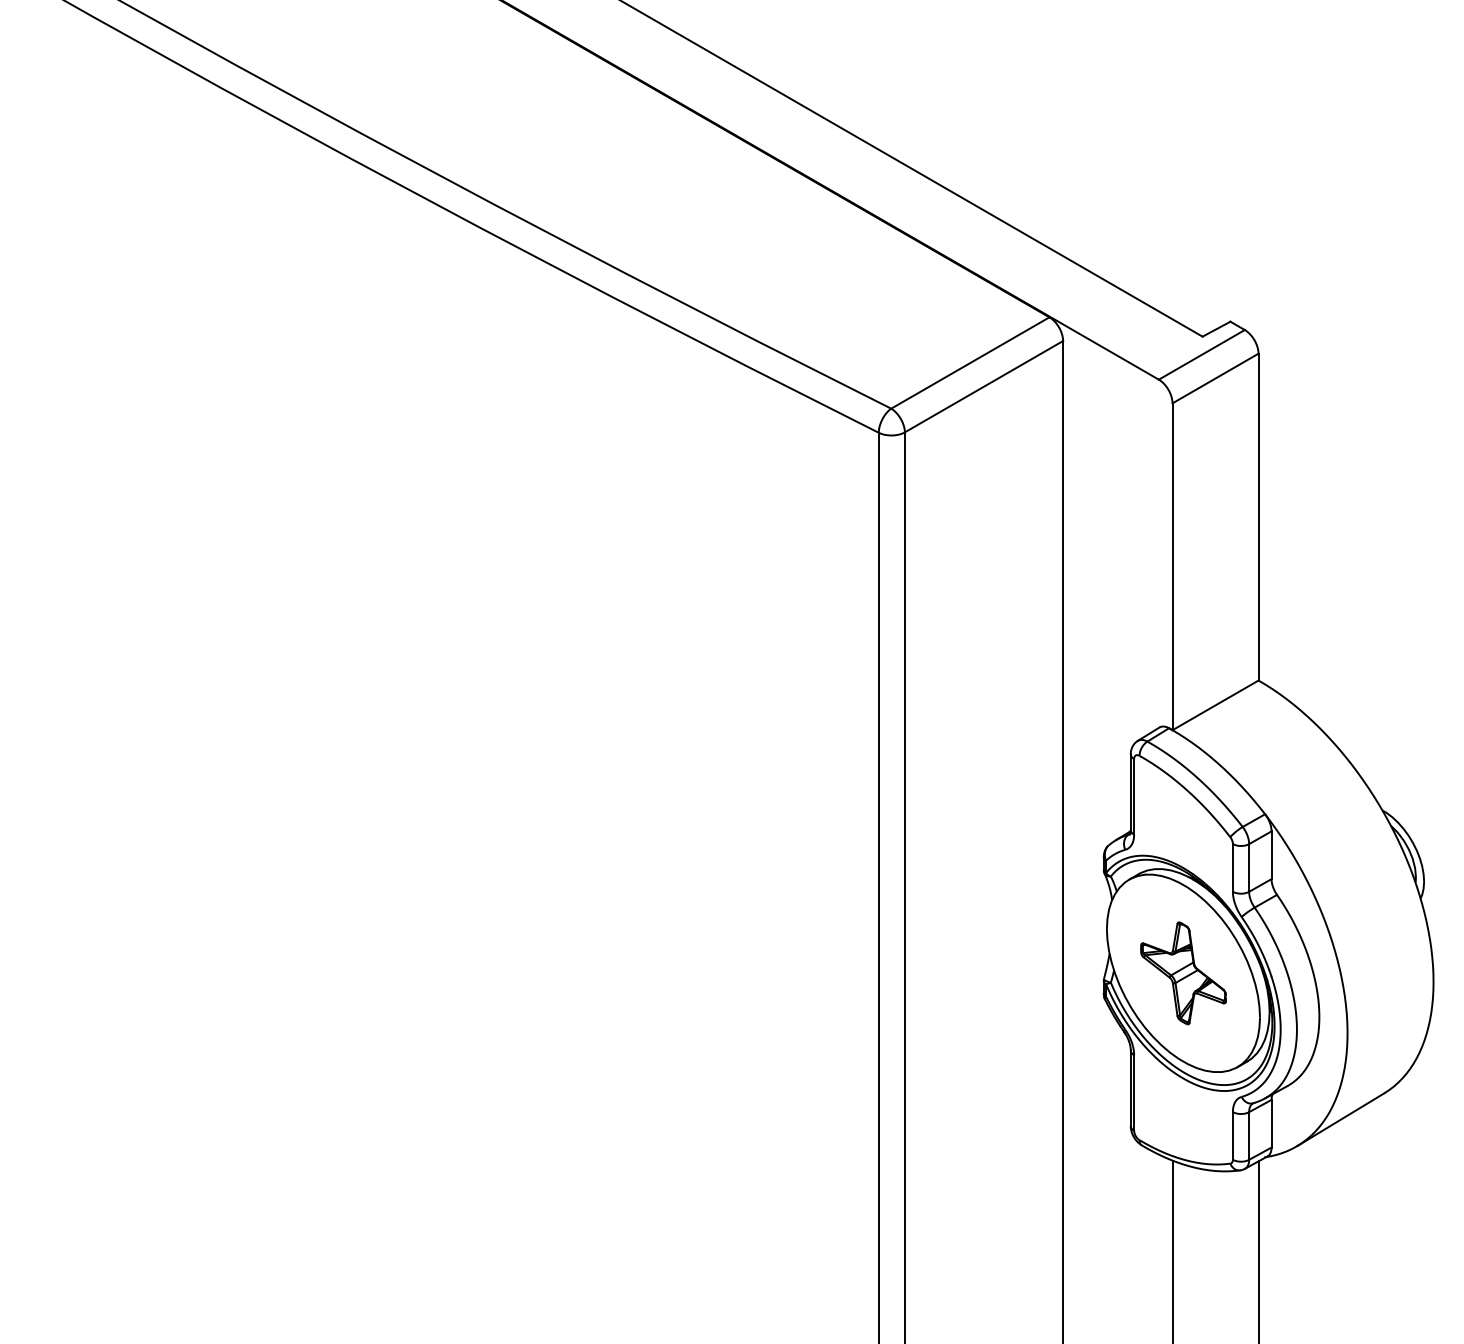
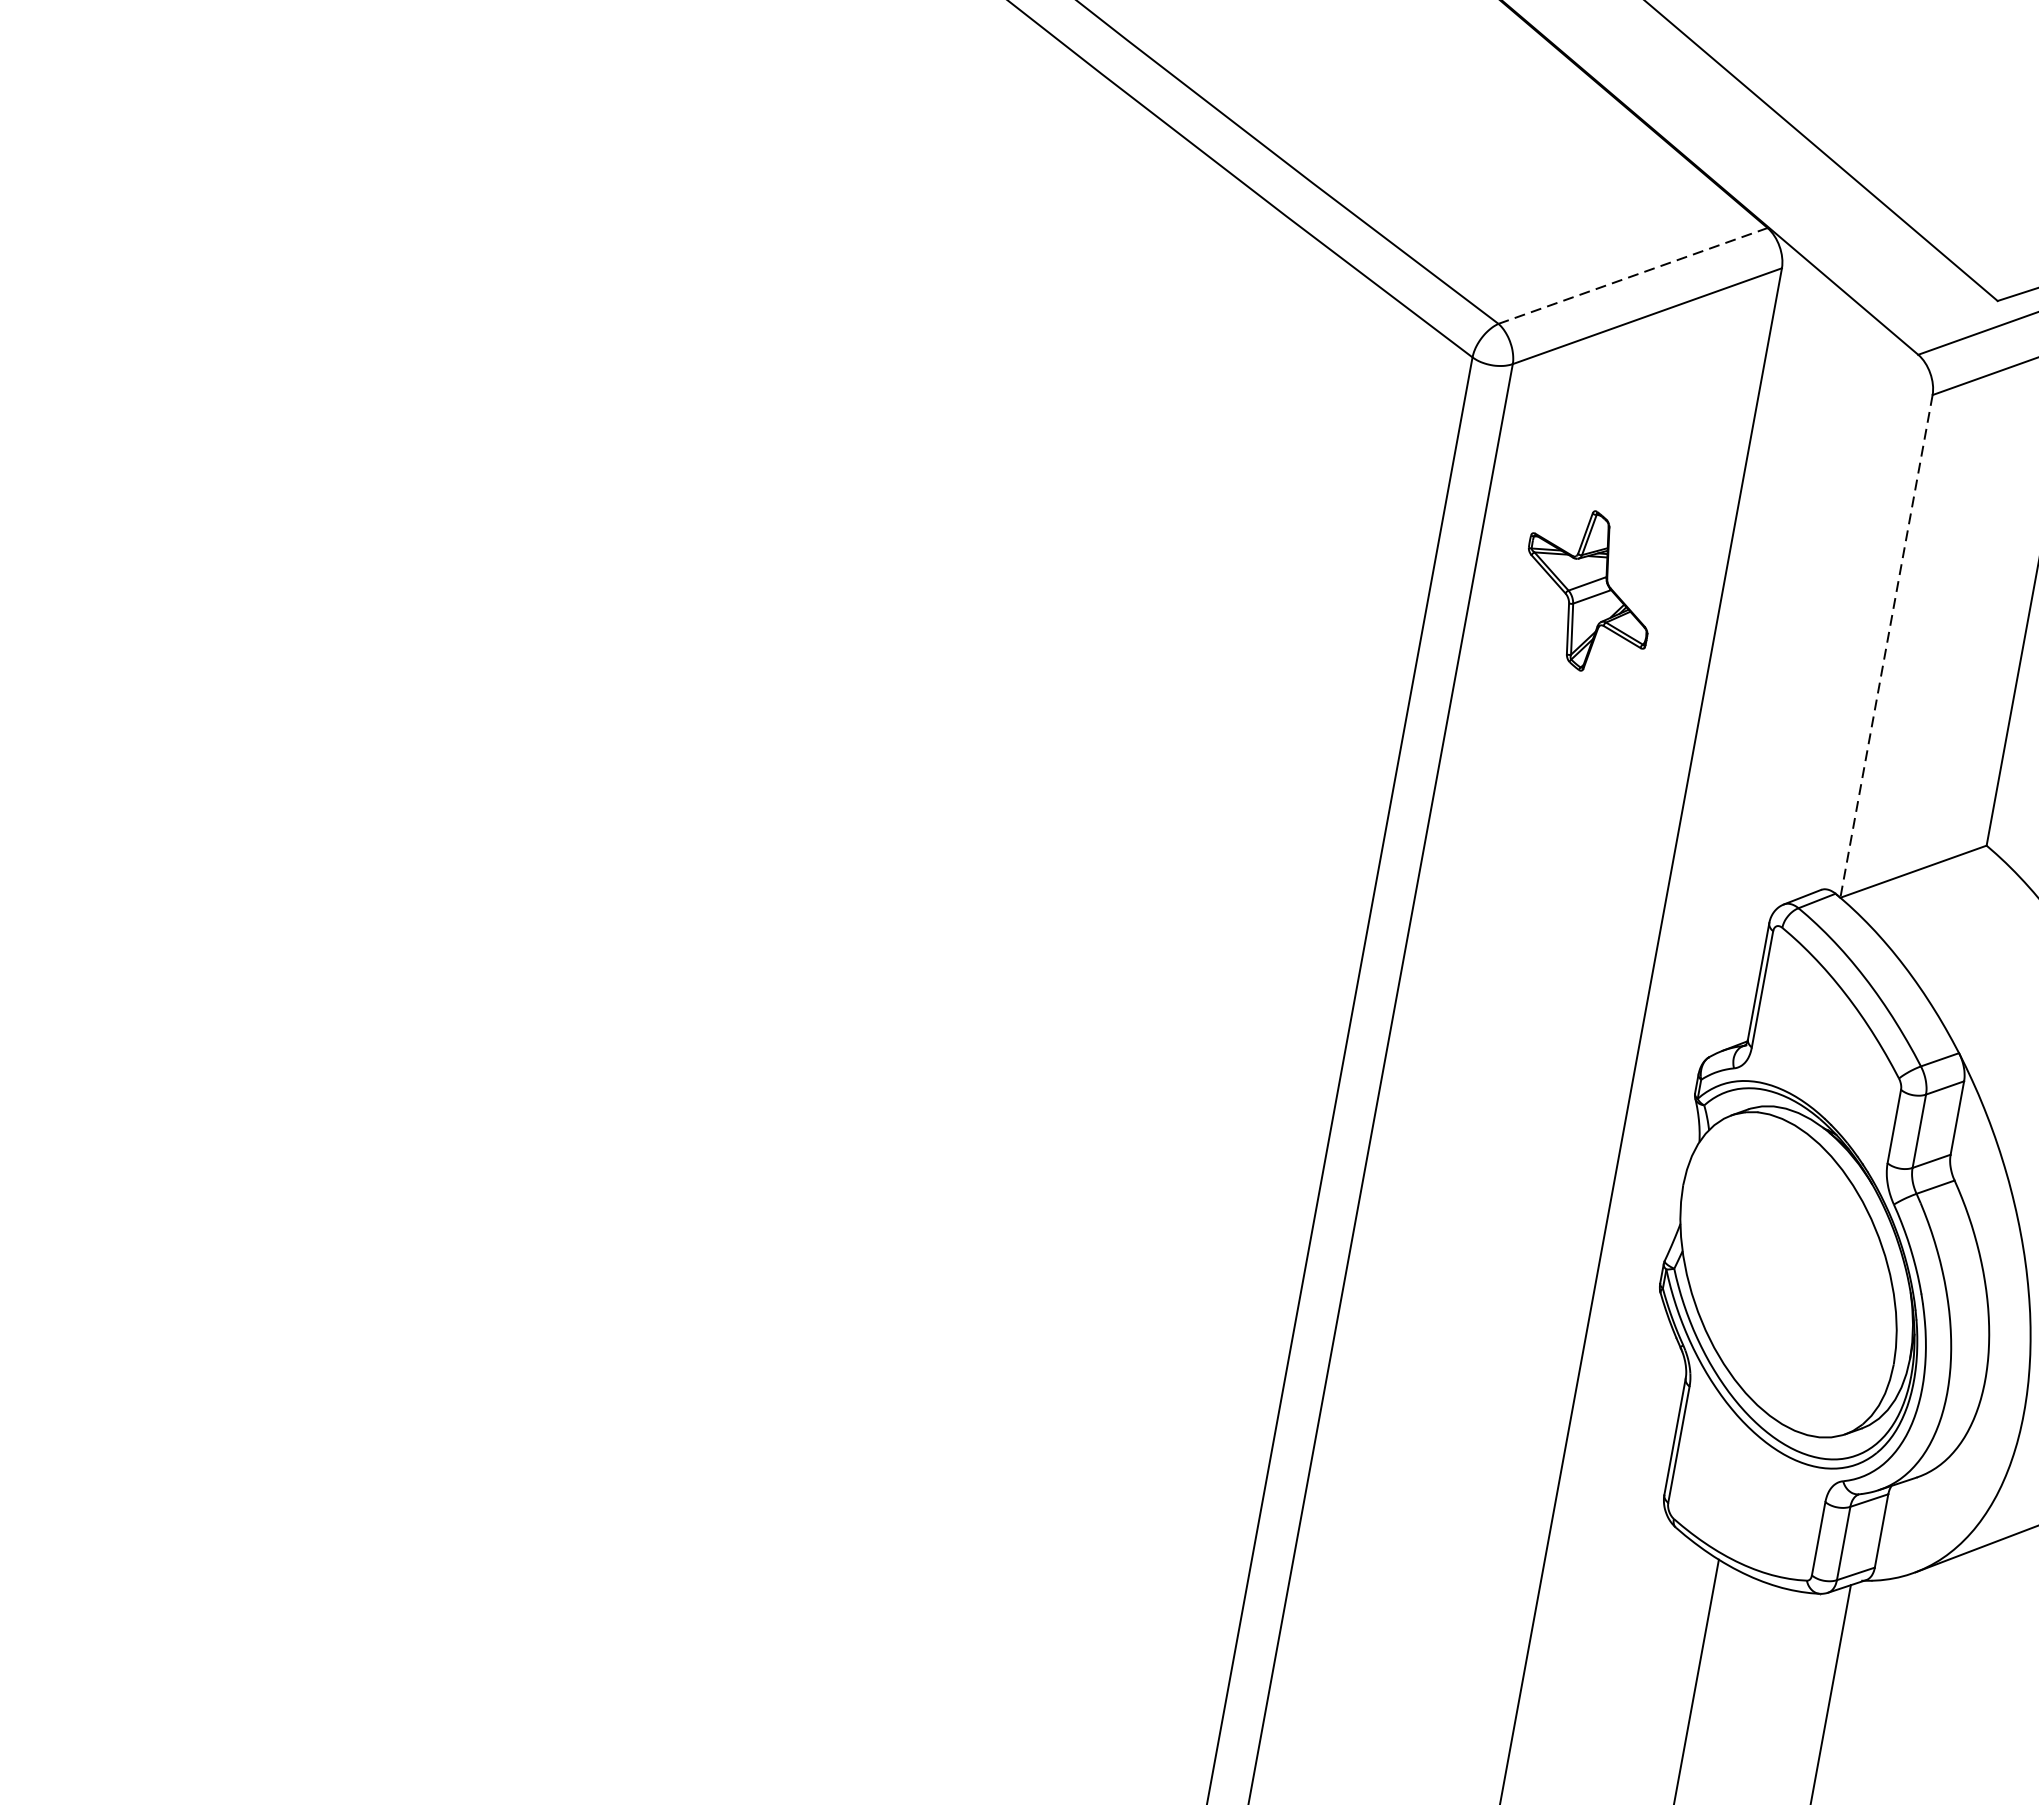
line: (970, 362) -> (1633, 275), solid -> dashed
line: (1172, 567) -> (1886, 647), solid -> dashed
part: (1183, 973) -> (1588, 591), moved

